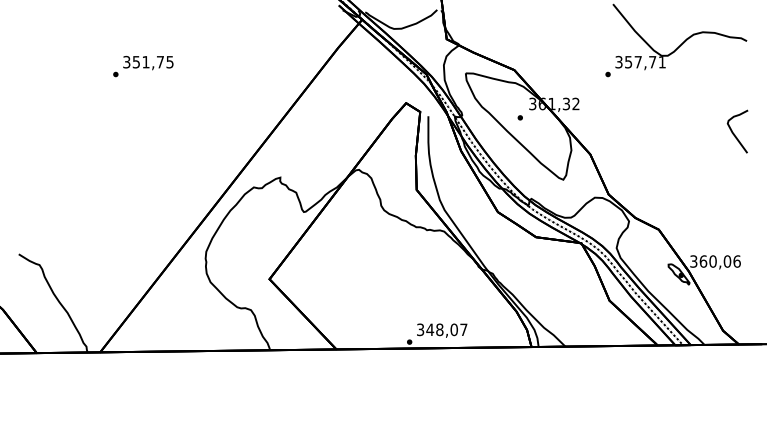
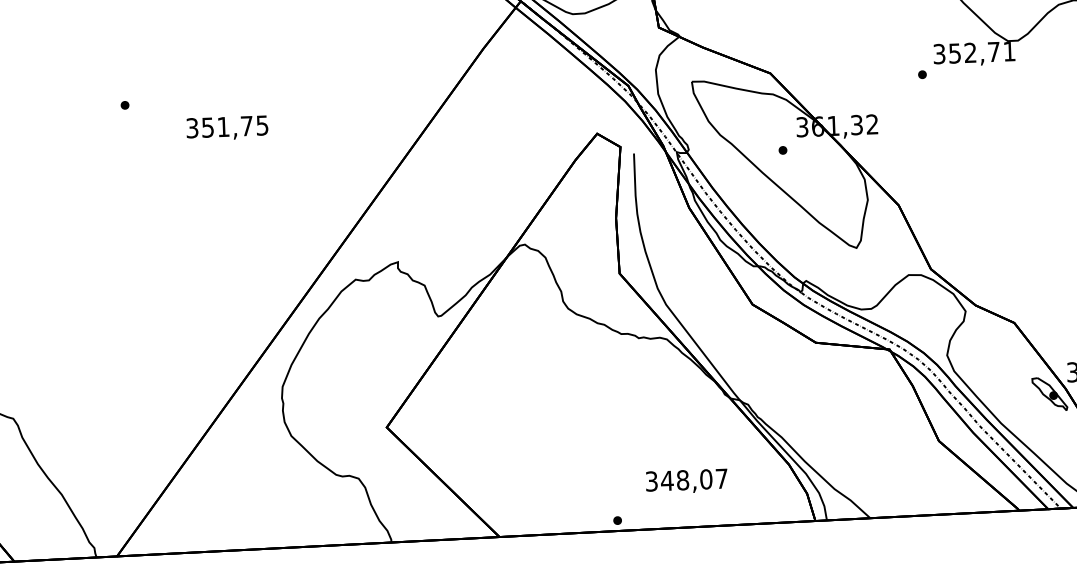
text: (637, 61) -> (969, 51), 357,71 -> 352,71
text: (148, 63) -> (227, 128), moved
text: (442, 330) -> (687, 481), moved

